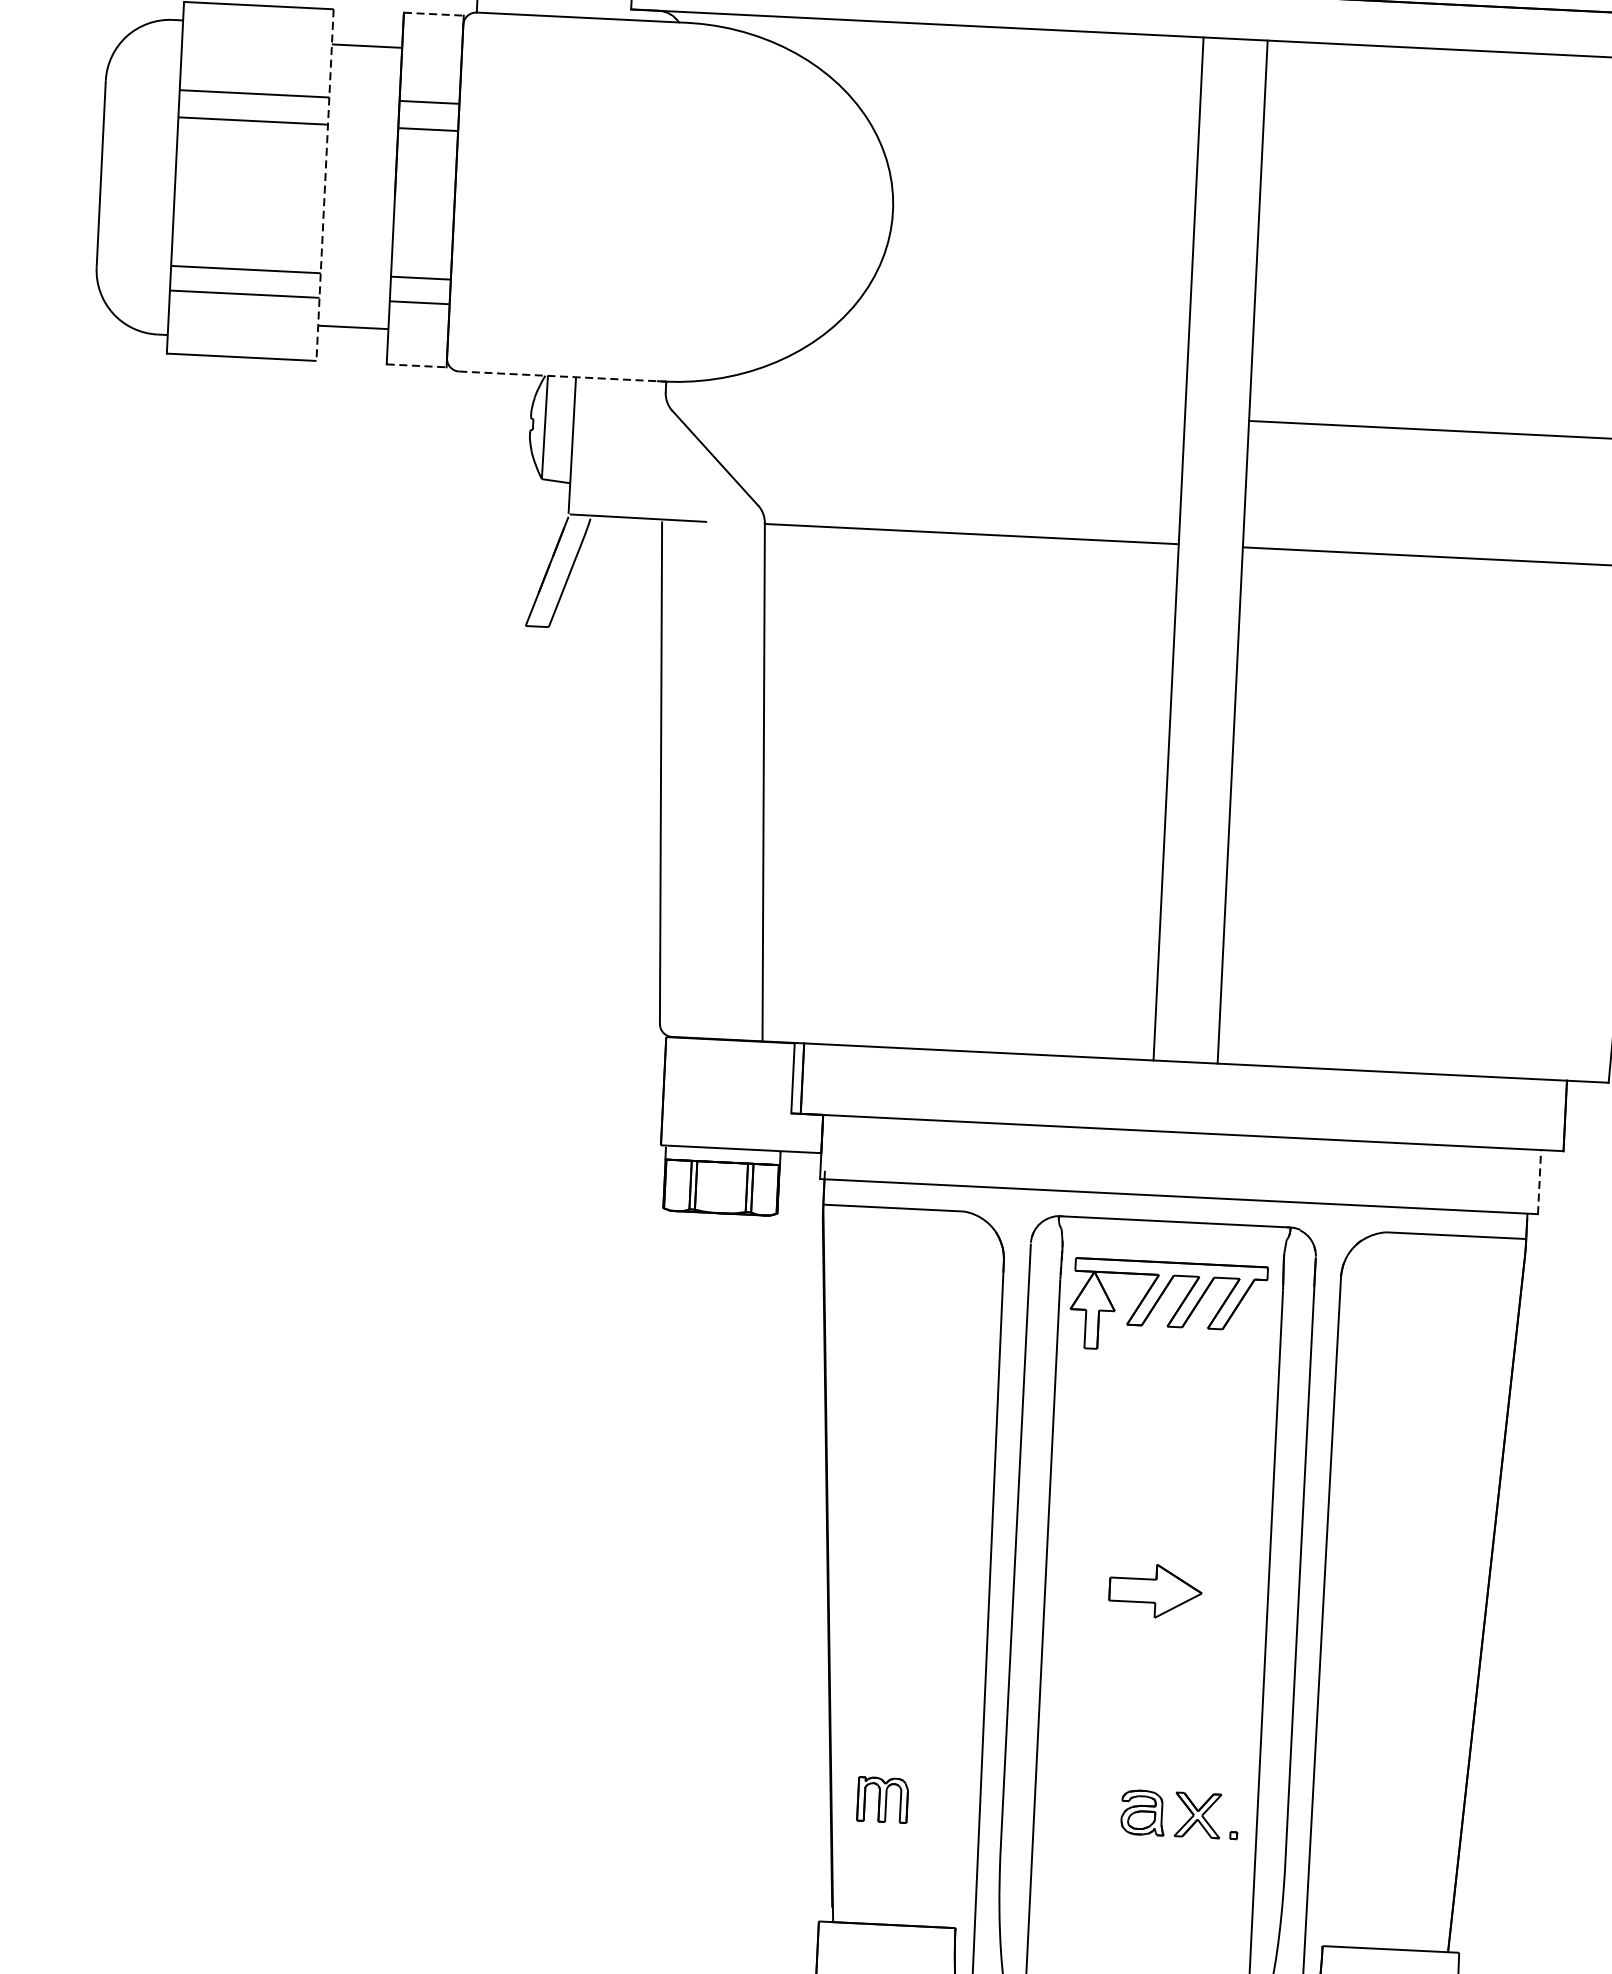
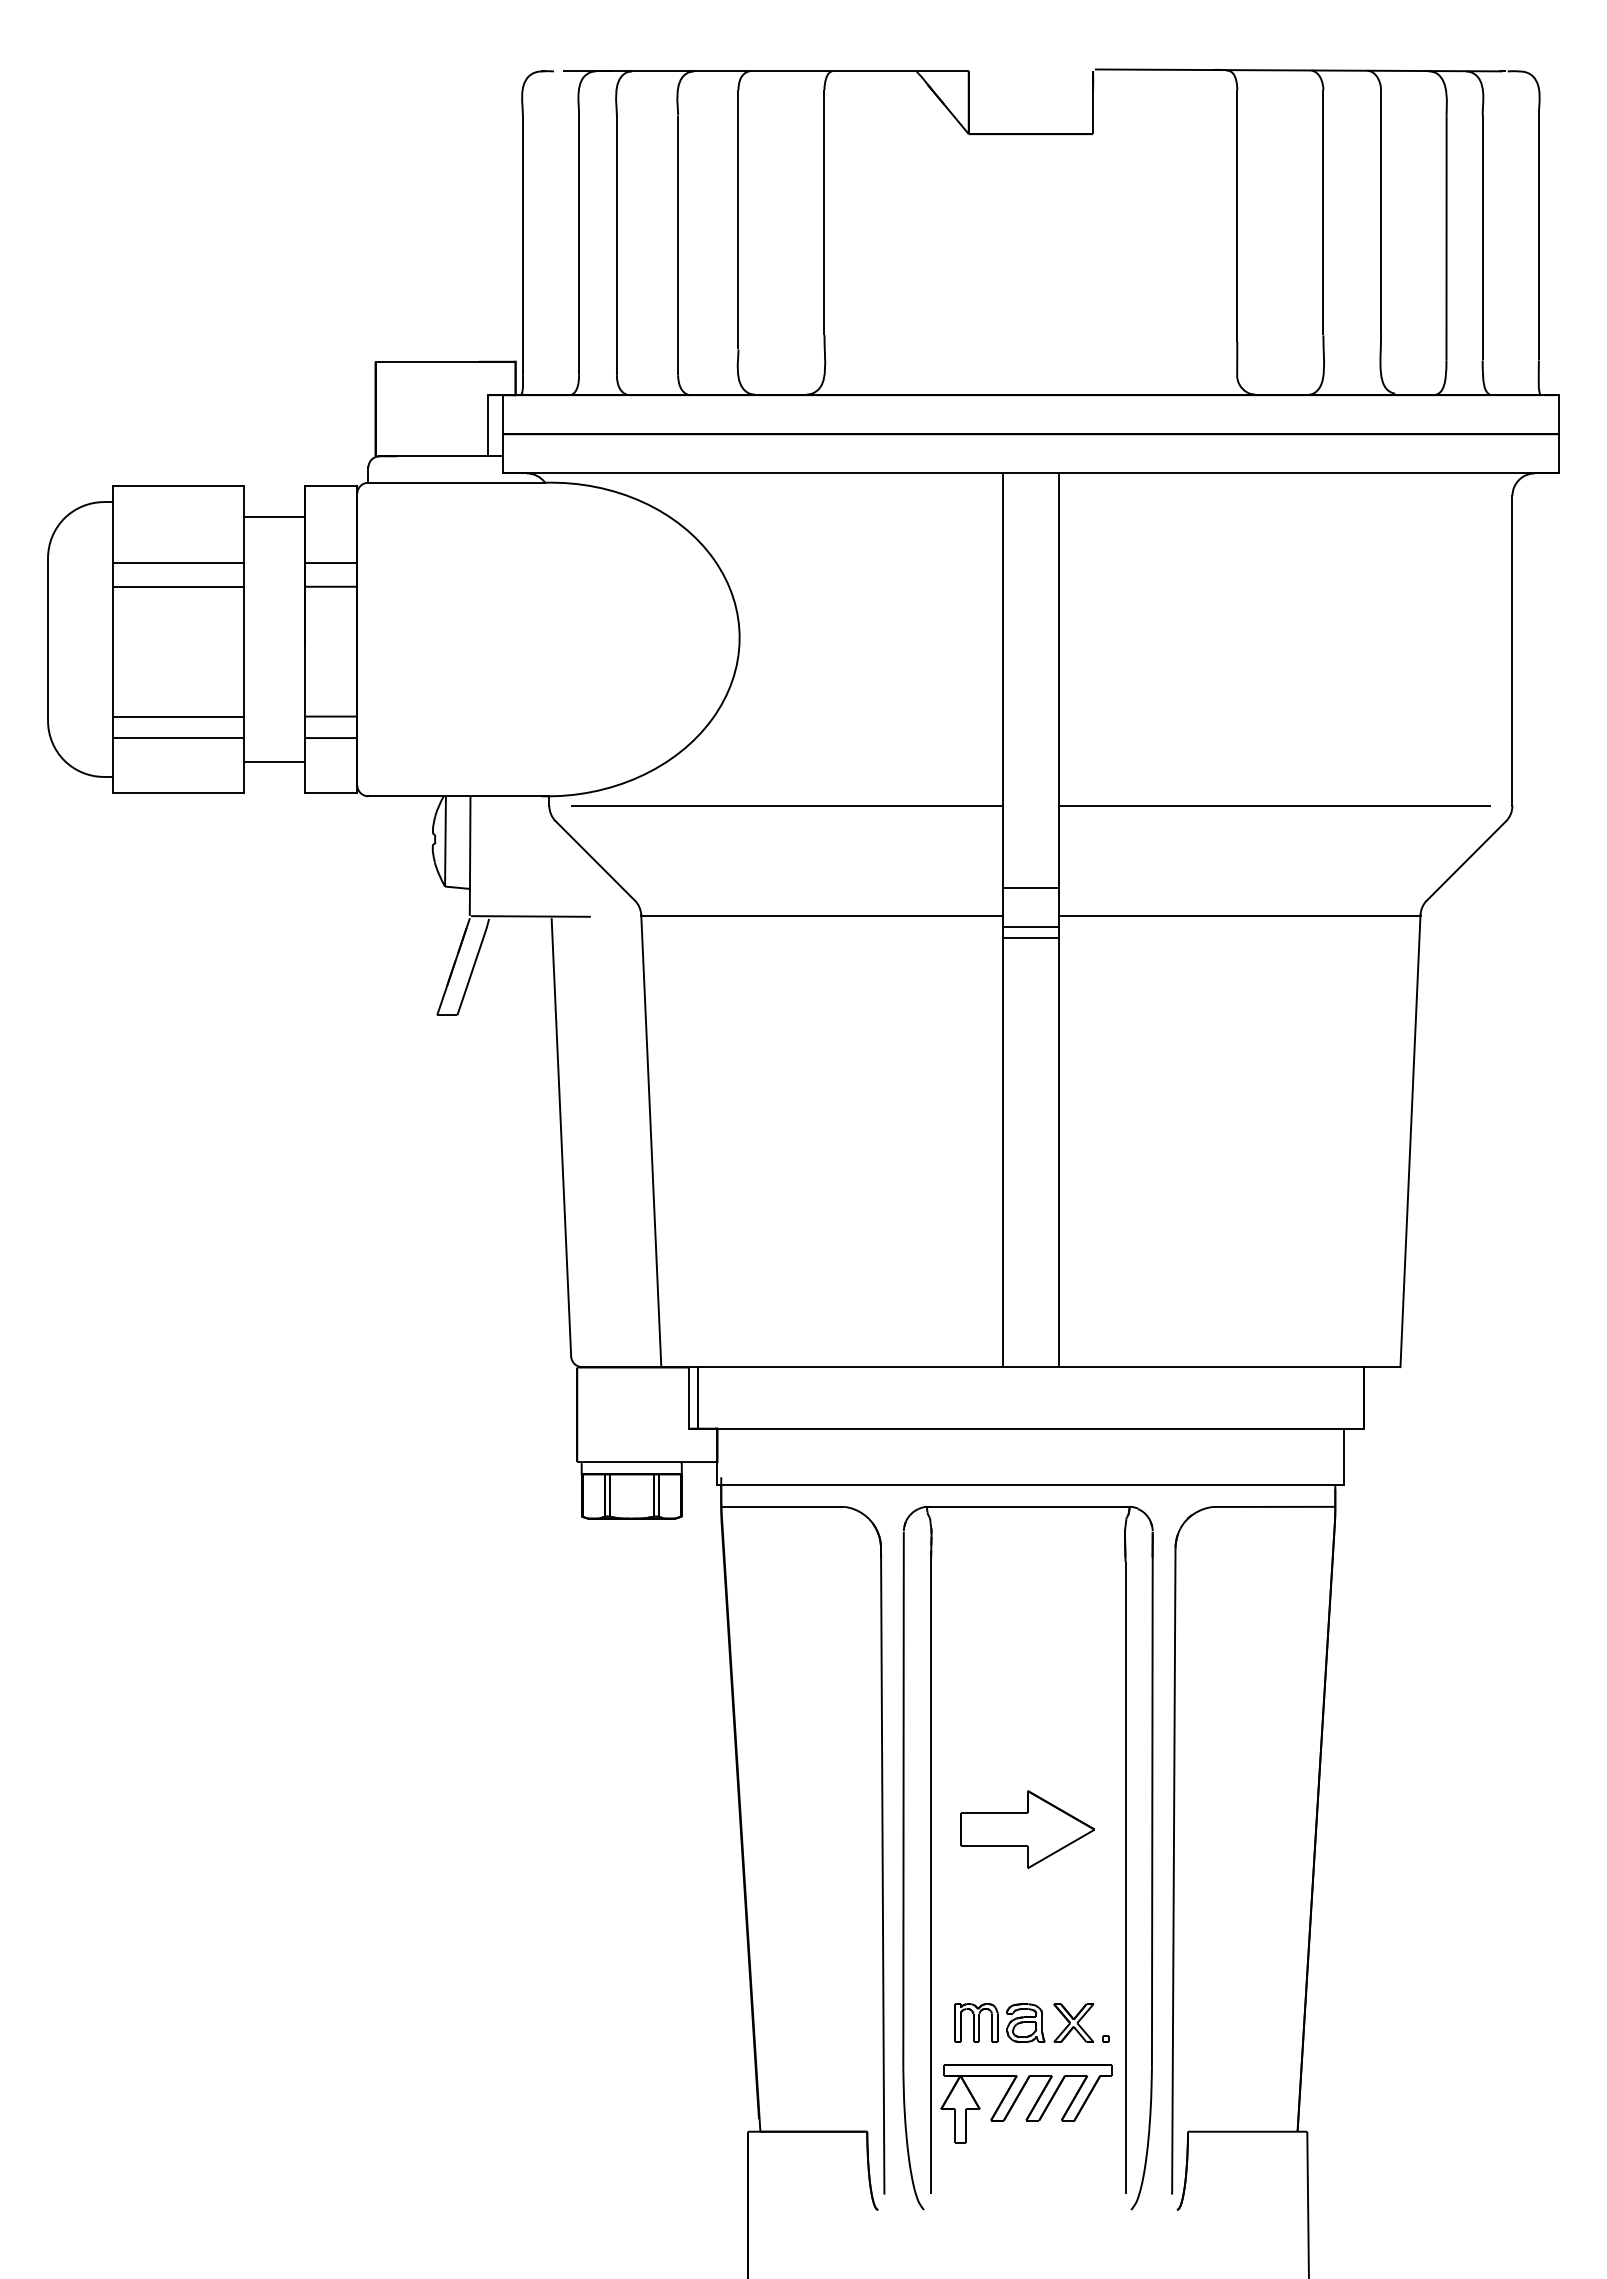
line: (434, 13) -> (331, 485), dashed -> solid
line: (324, 185) -> (243, 639), dashed -> solid
line: (417, 366) -> (331, 793), dashed -> solid
line: (563, 376) -> (459, 796), dashed -> solid
line: (937, 405) -> (786, 805), added
line: (1211, 514) -> (1030, 888), added
line: (1209, 557) -> (1030, 926), added
line: (1209, 570) -> (1030, 937), added
line: (1539, 1181) -> (1344, 1456), dashed -> solid
part: (1175, 1312) -> (1032, 2107), moved
part: (1155, 1591) -> (1027, 1829), size x1.67
part: (882, 1799) -> (976, 2022), moved

